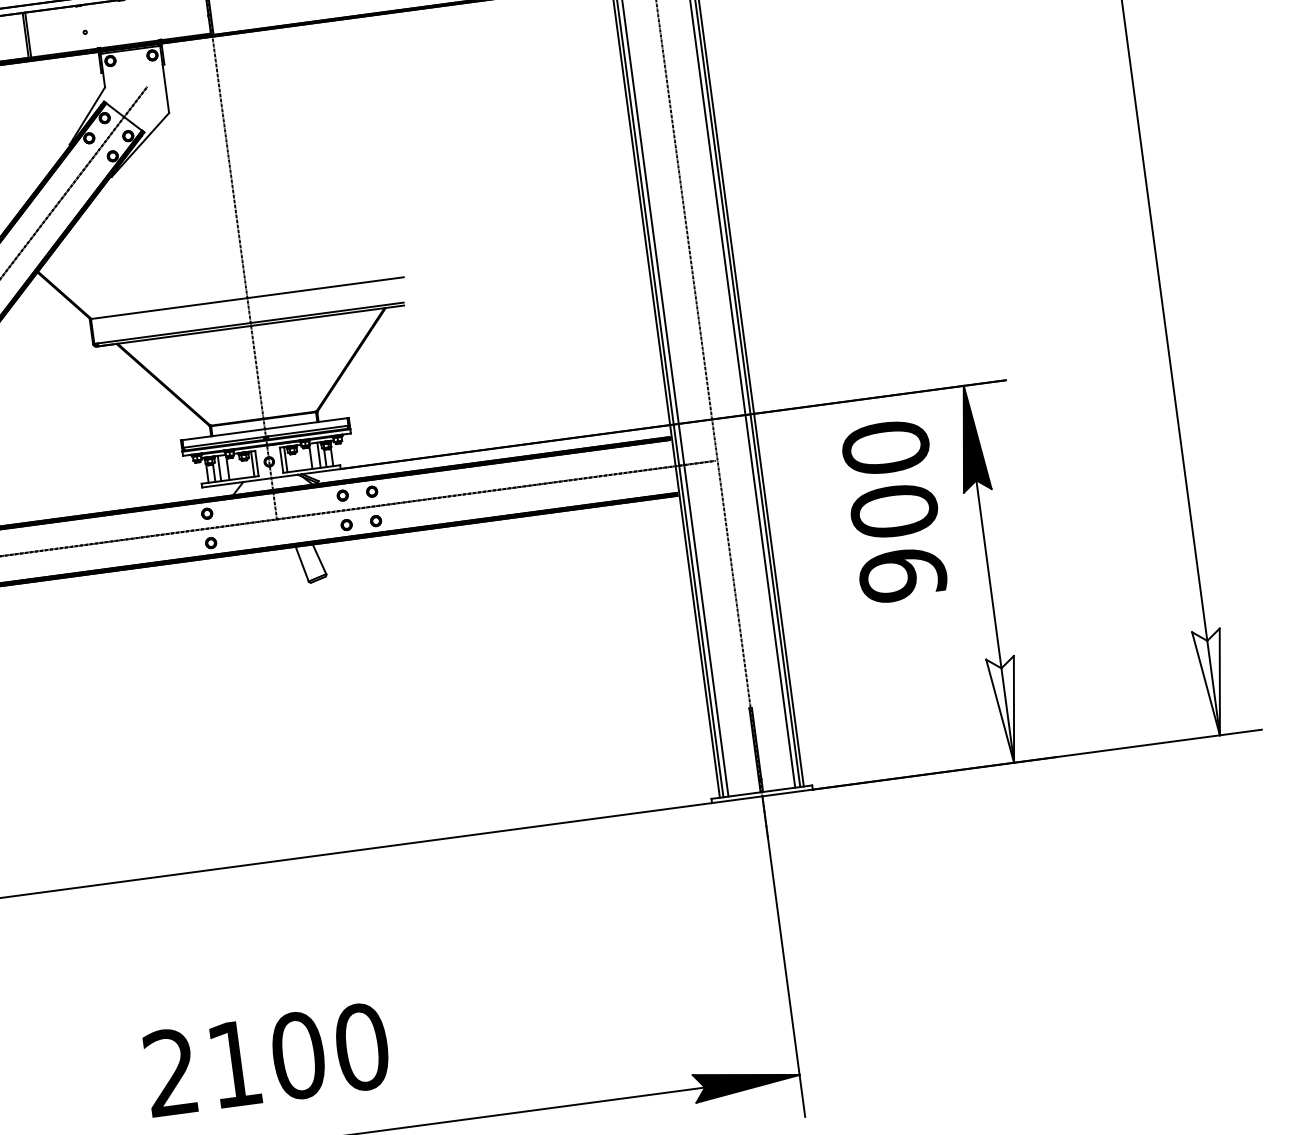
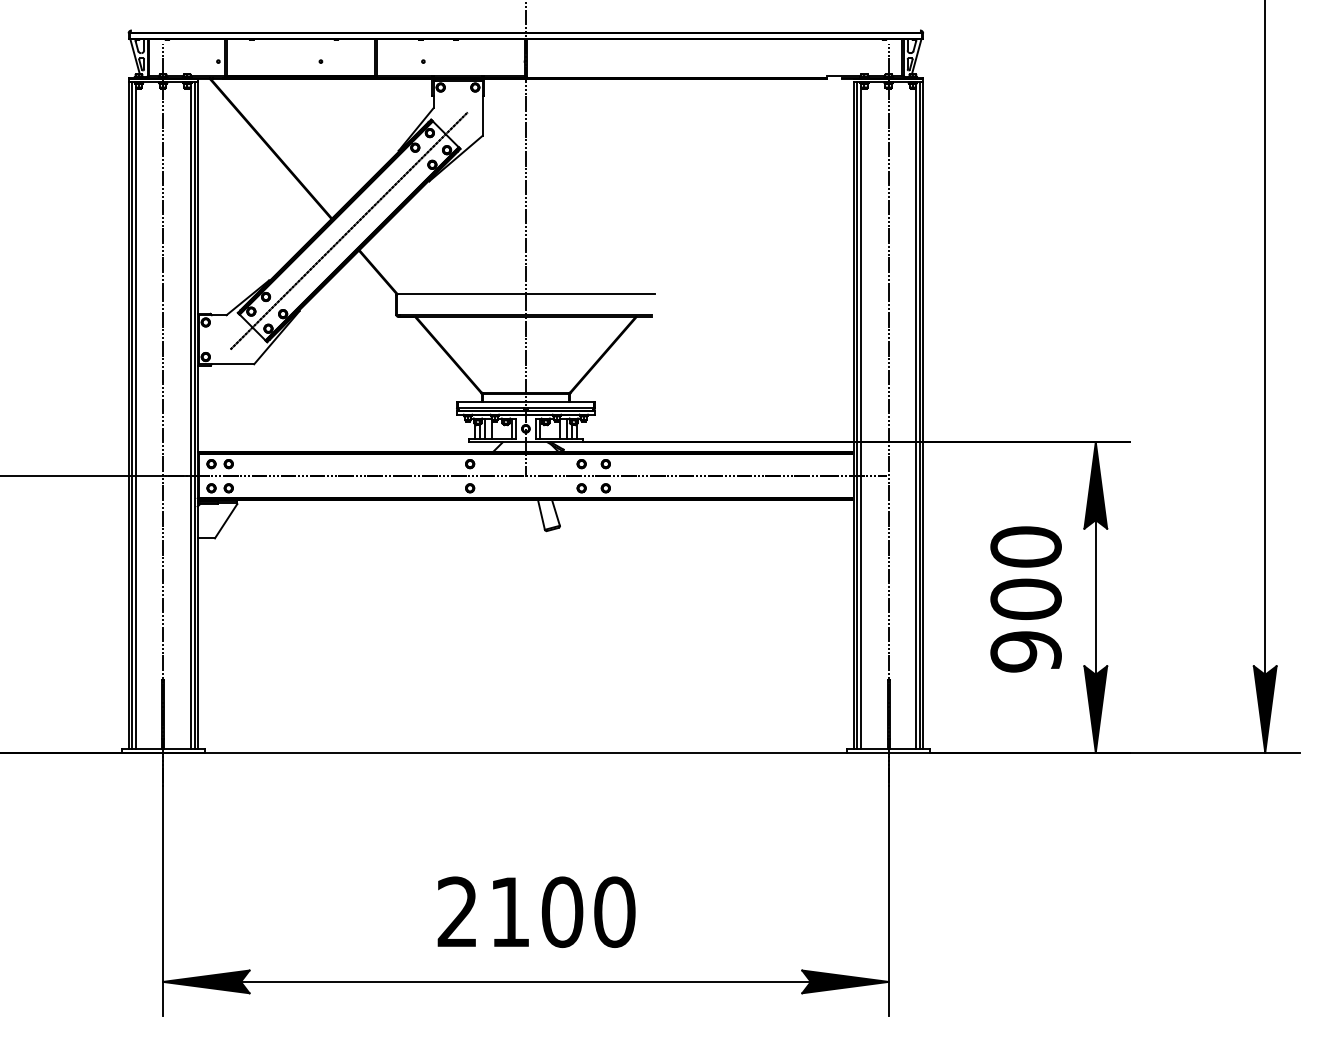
text: (893, 511) -> (1025, 599), moved
fill: (1212, 683) -> (1264, 709), added
fill: (1006, 710) -> (1095, 709), added
text: (266, 1058) -> (536, 911), moved

